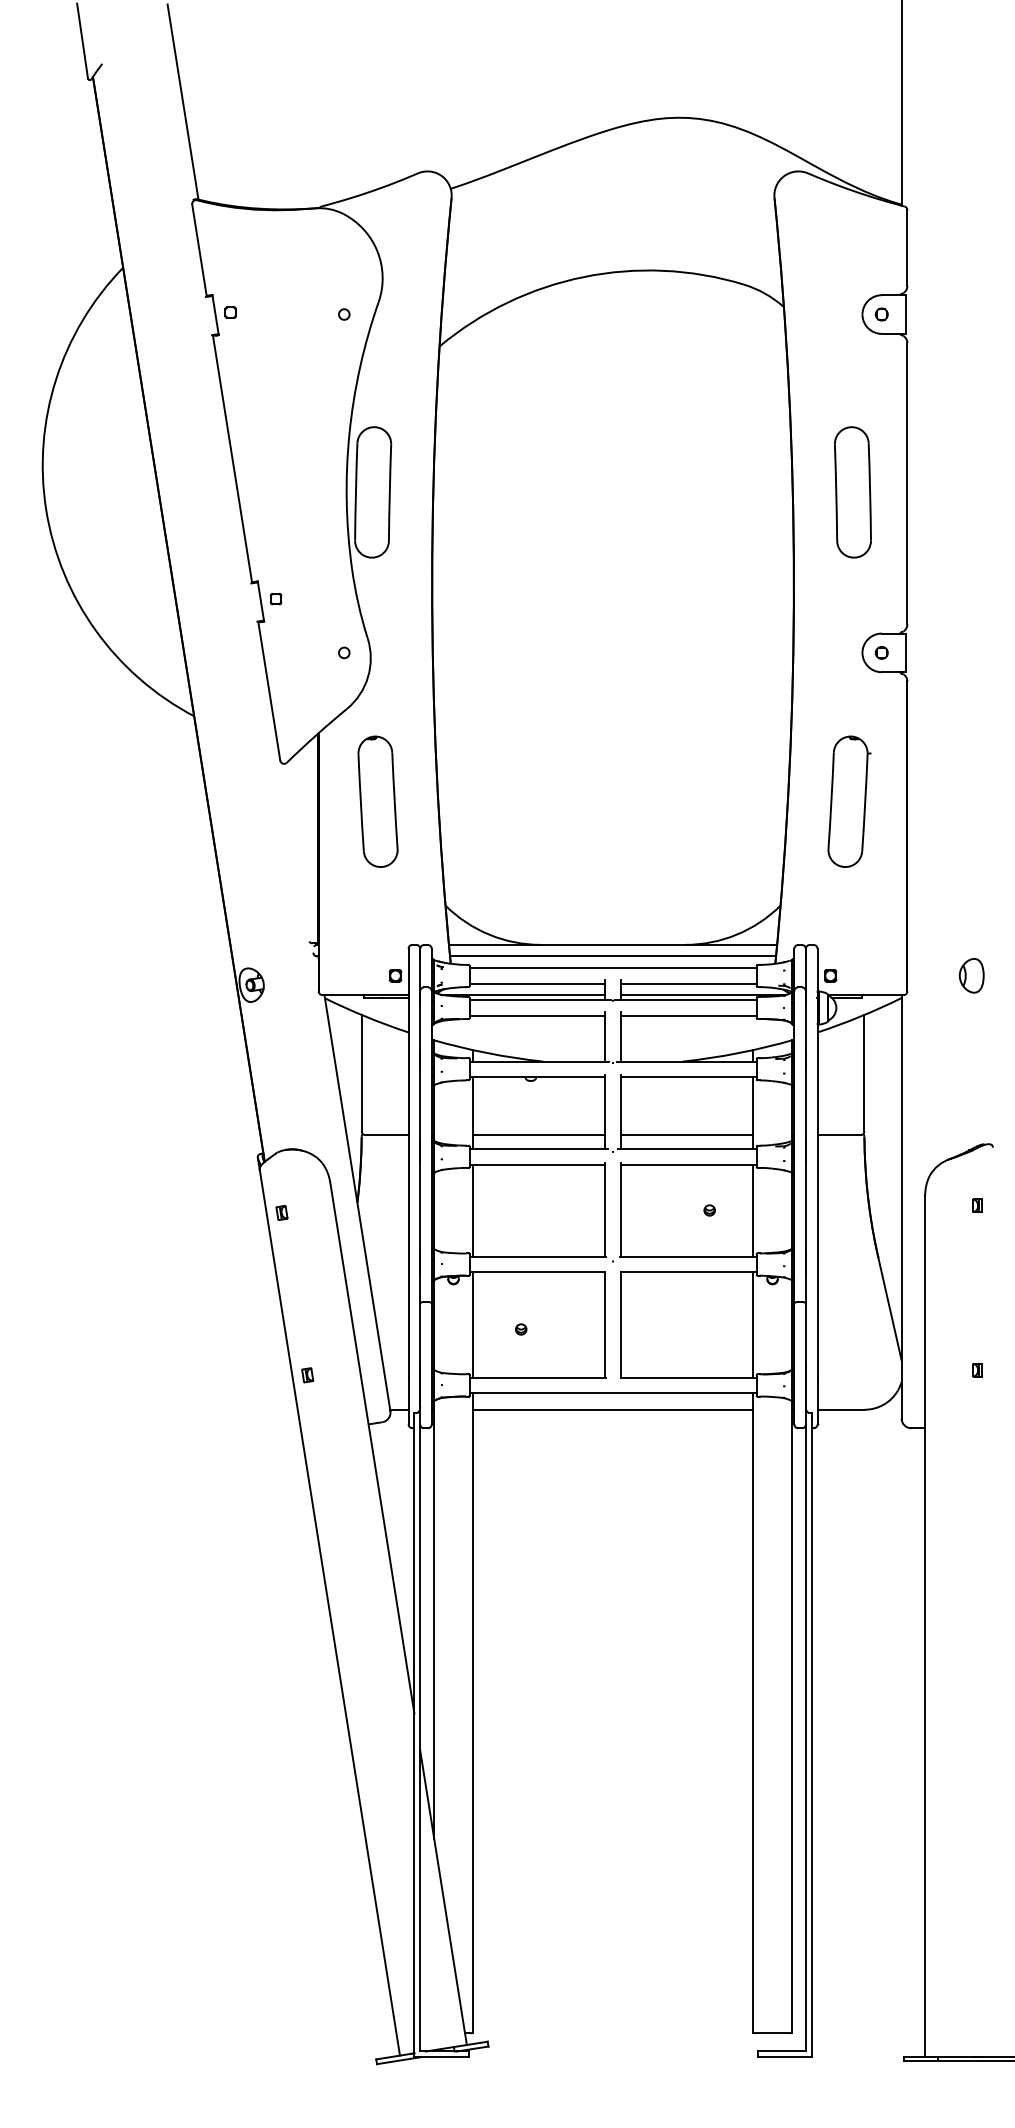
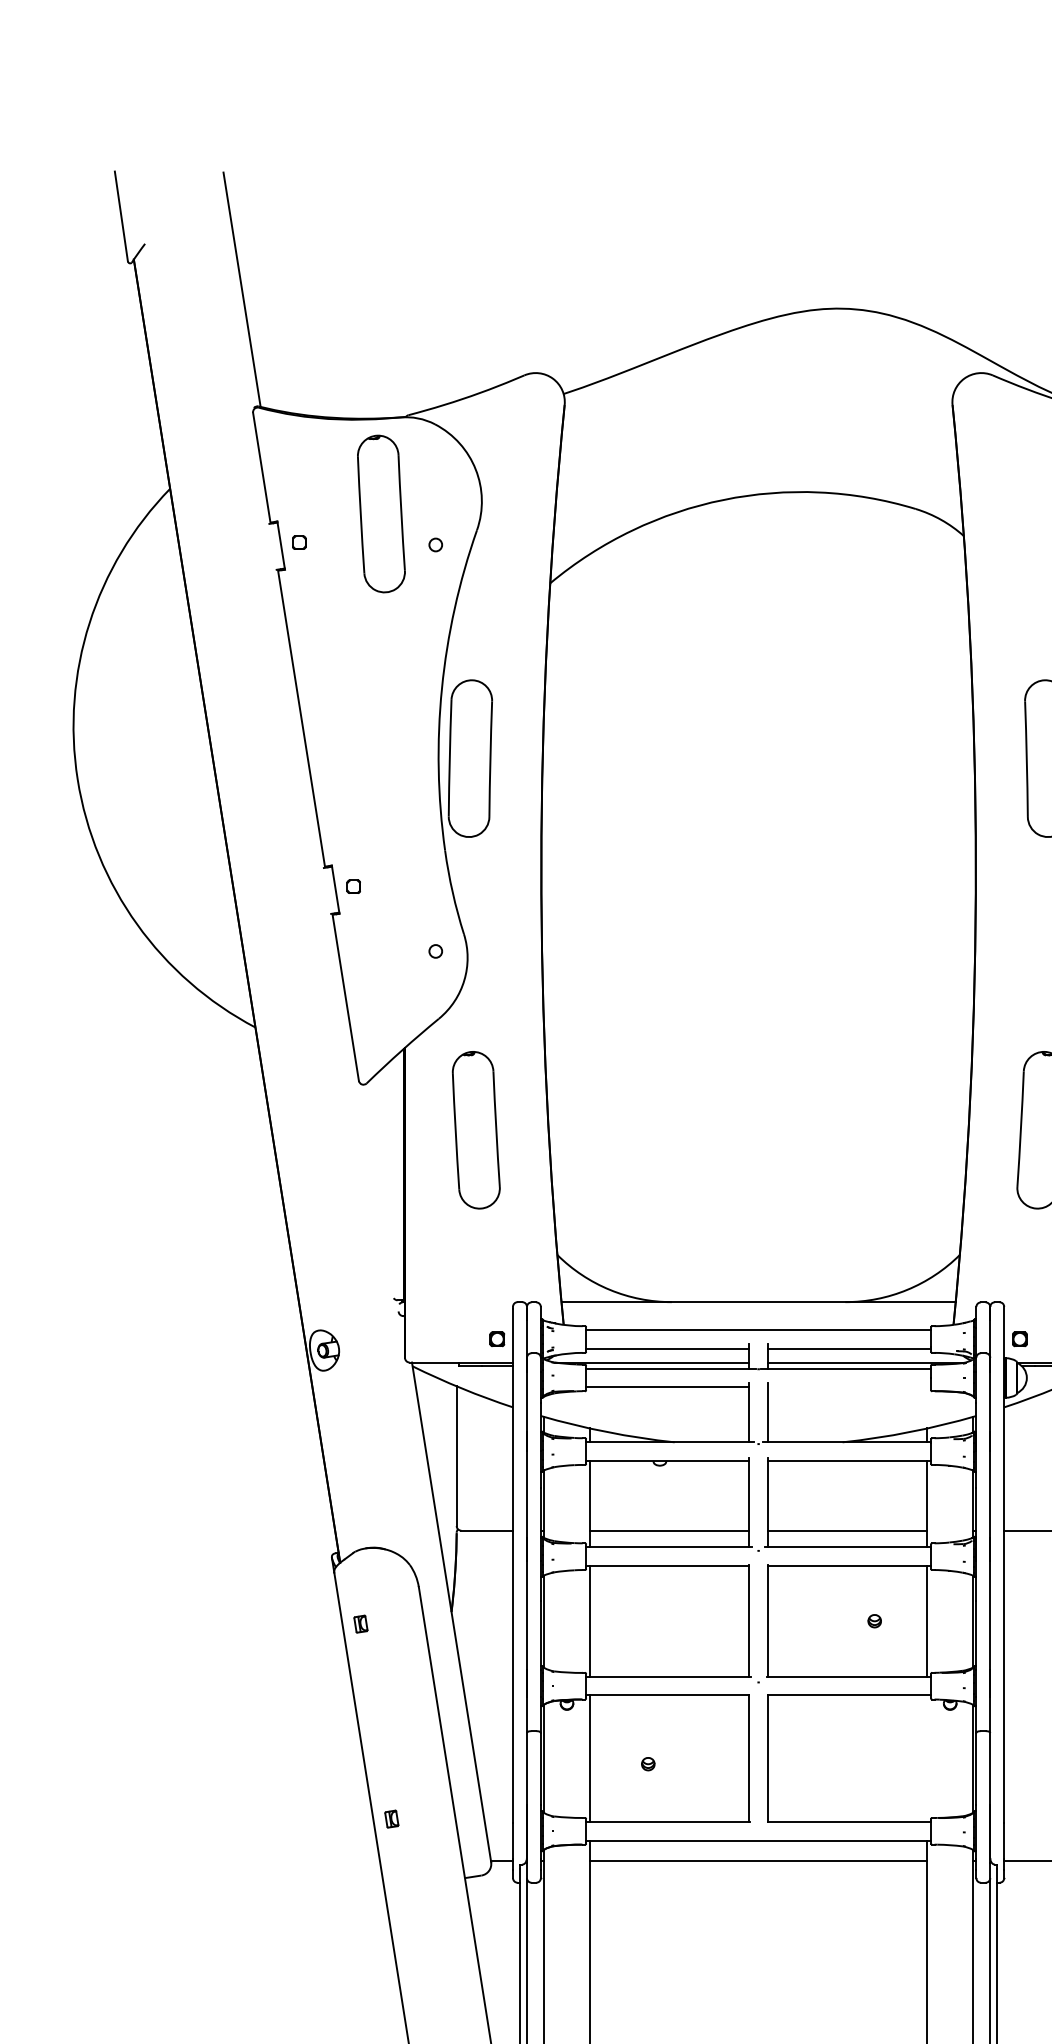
part: (298, 288) -> (380, 513), added
line: (613, 956) -> (759, 1316), removed
line: (688, 1015) -> (849, 1386), removed
line: (753, 1324) -> (927, 1758), removed

